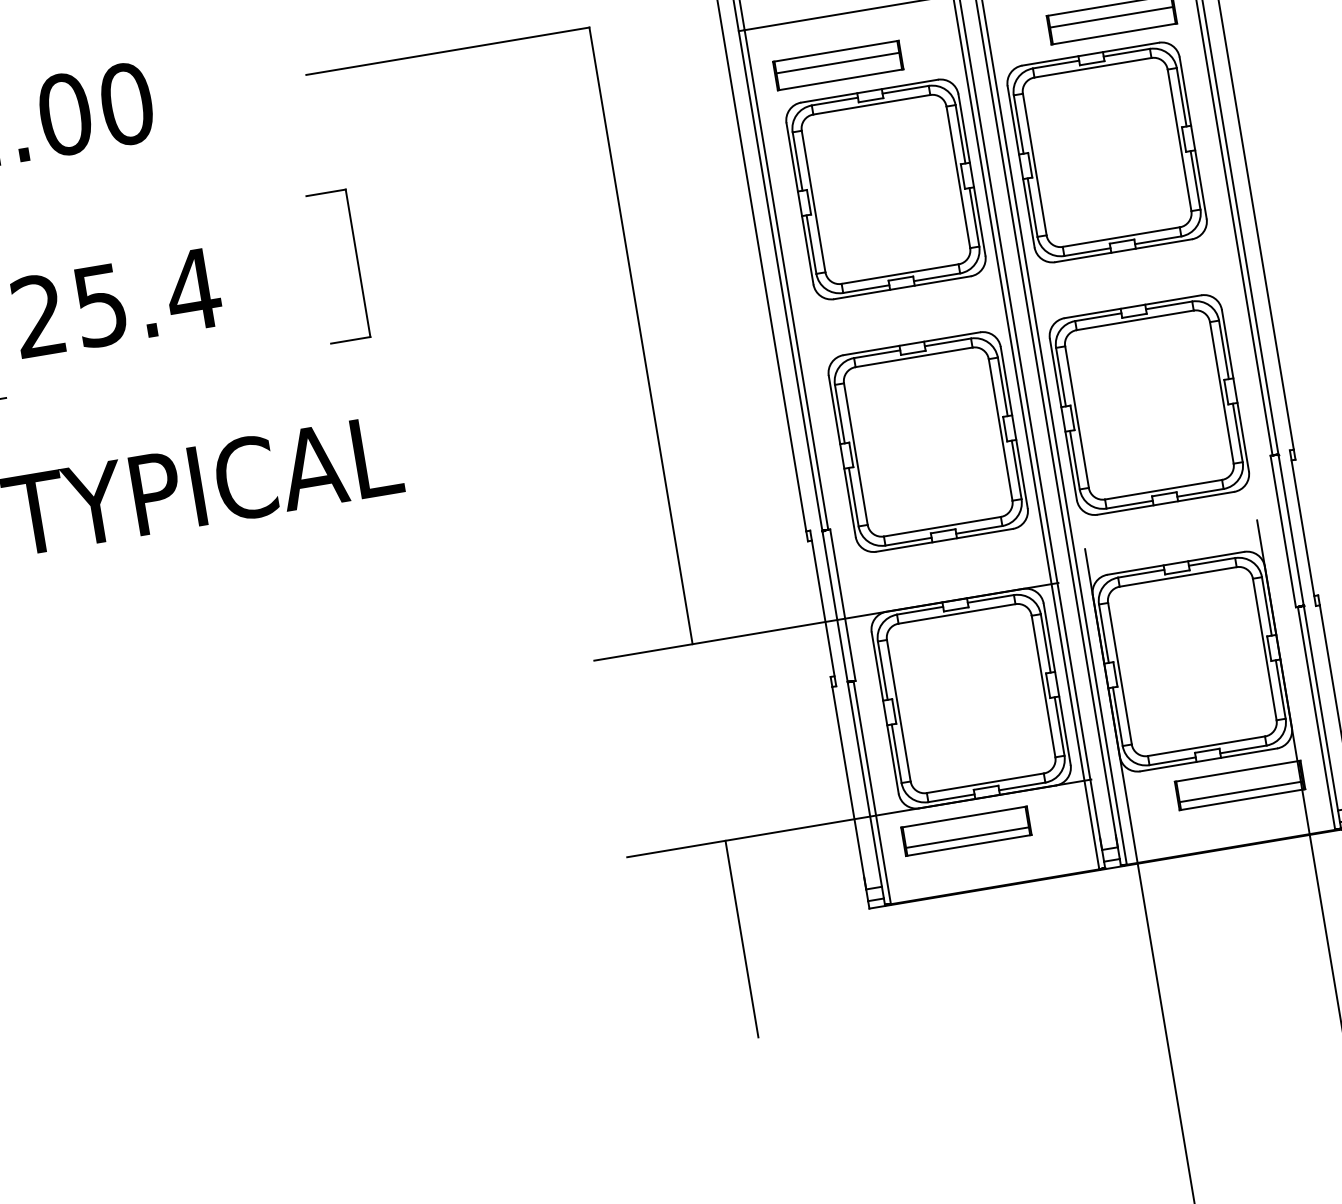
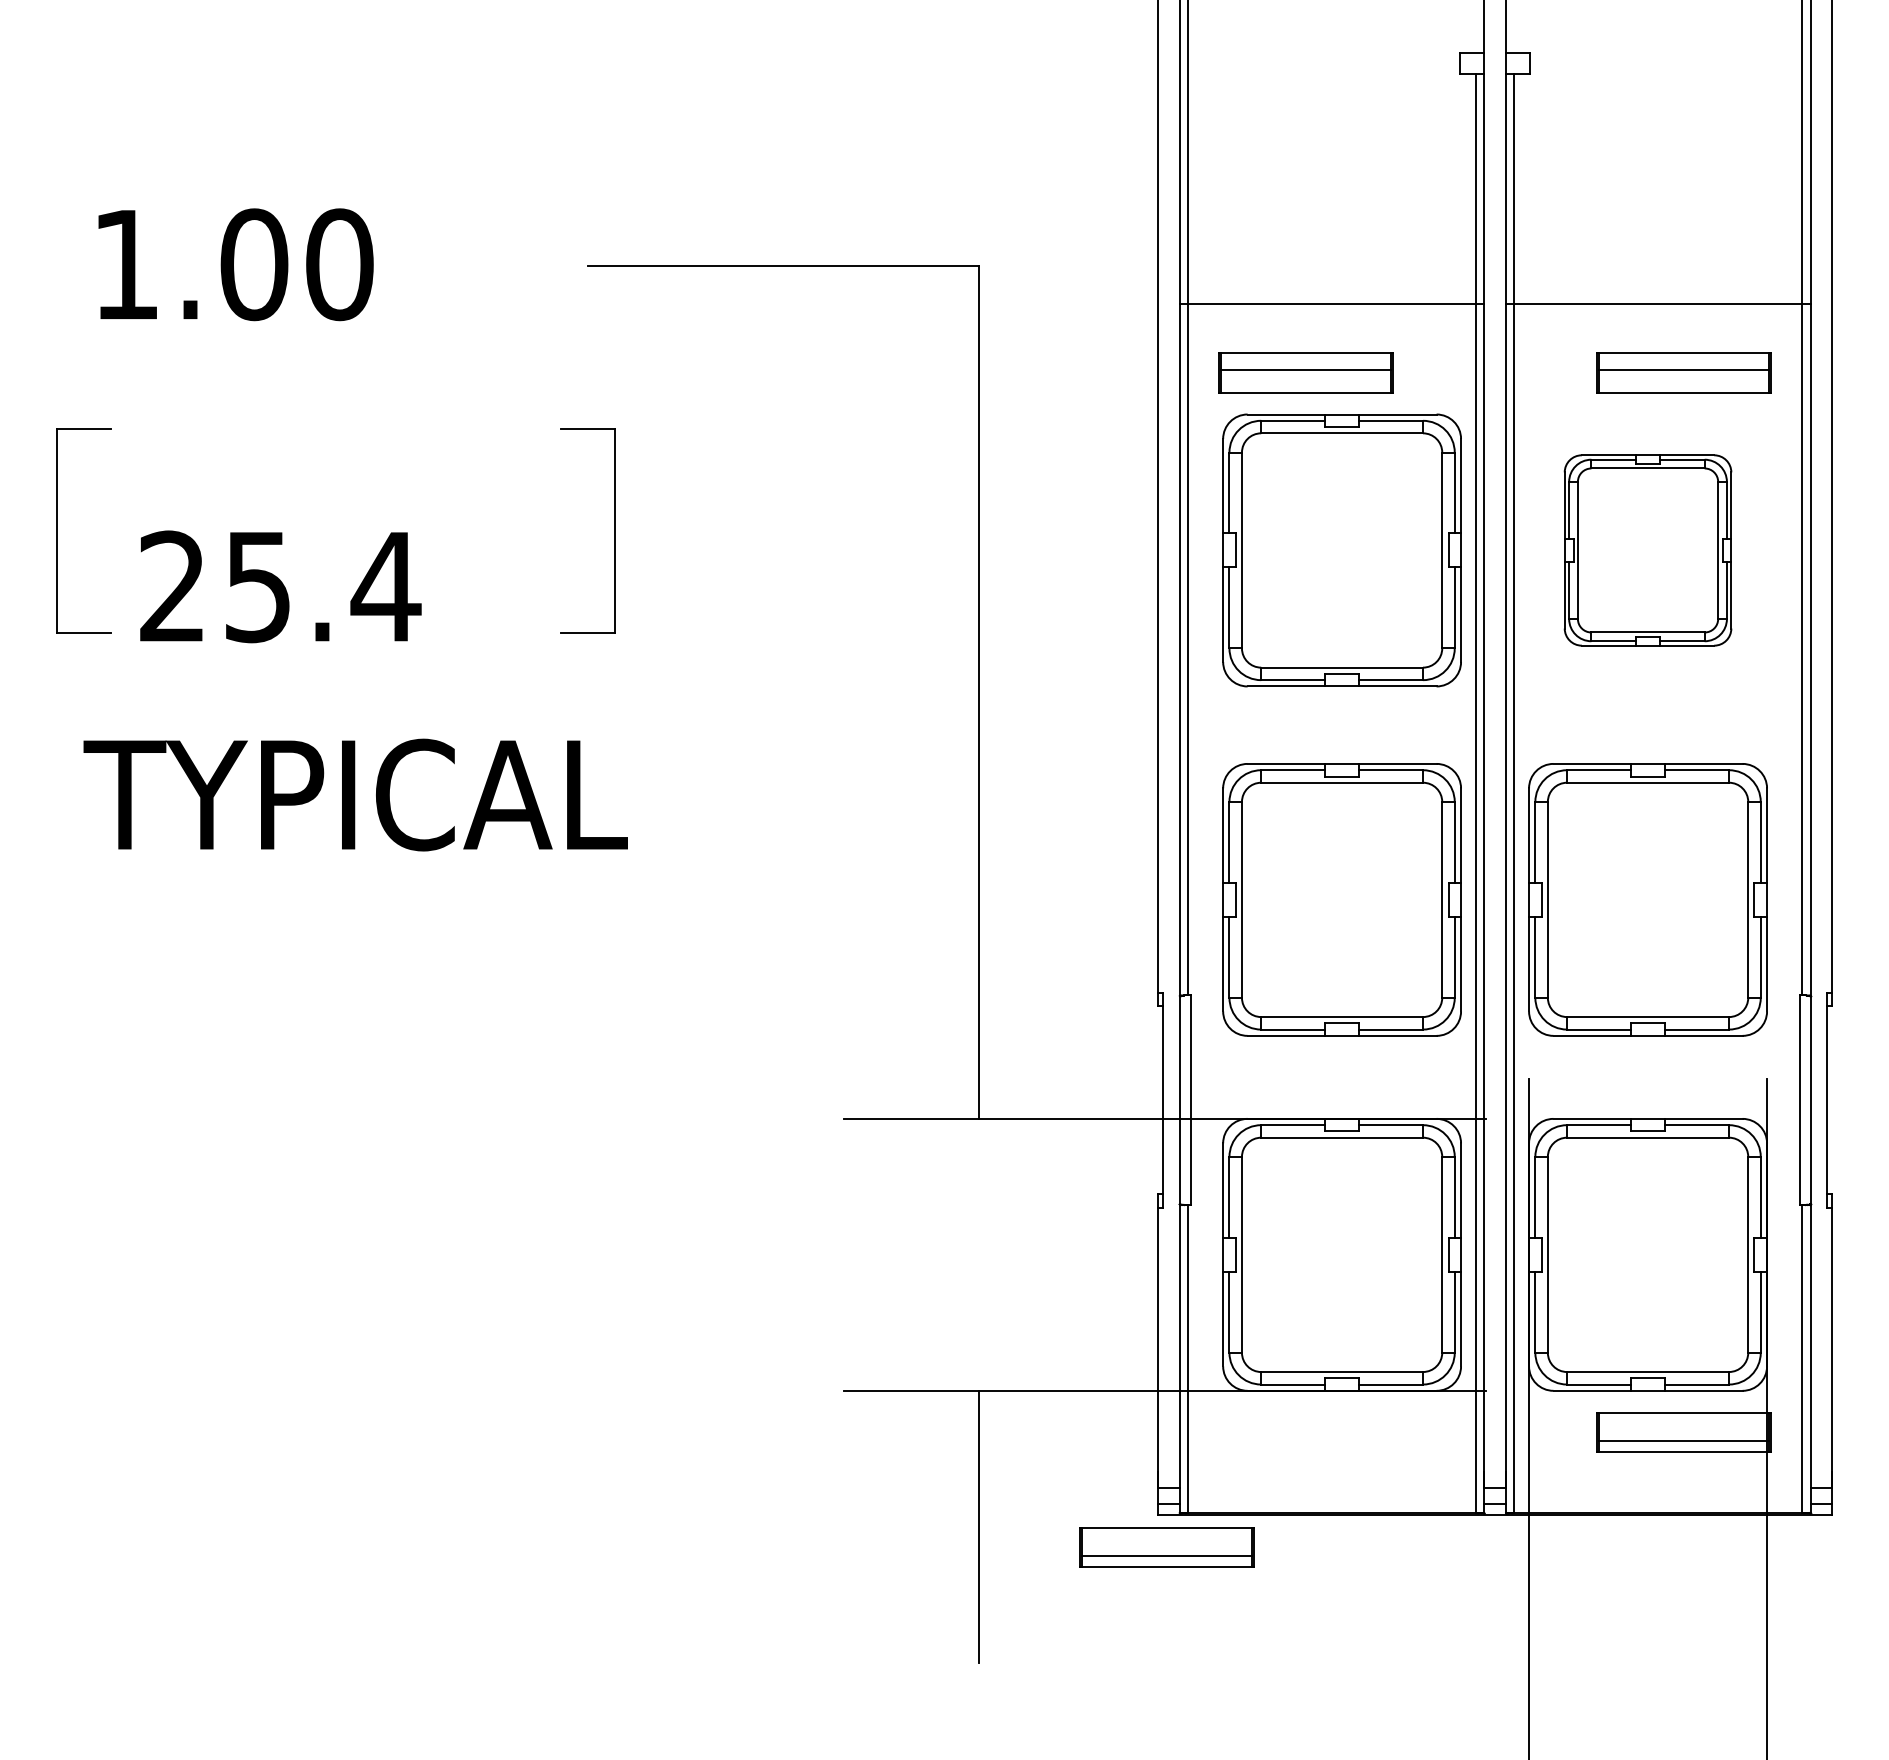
part: (1106, 152) -> (1647, 550), size x0.7
text: (116, 302) -> (280, 586), moved
part: (966, 831) -> (1166, 1547), moved

